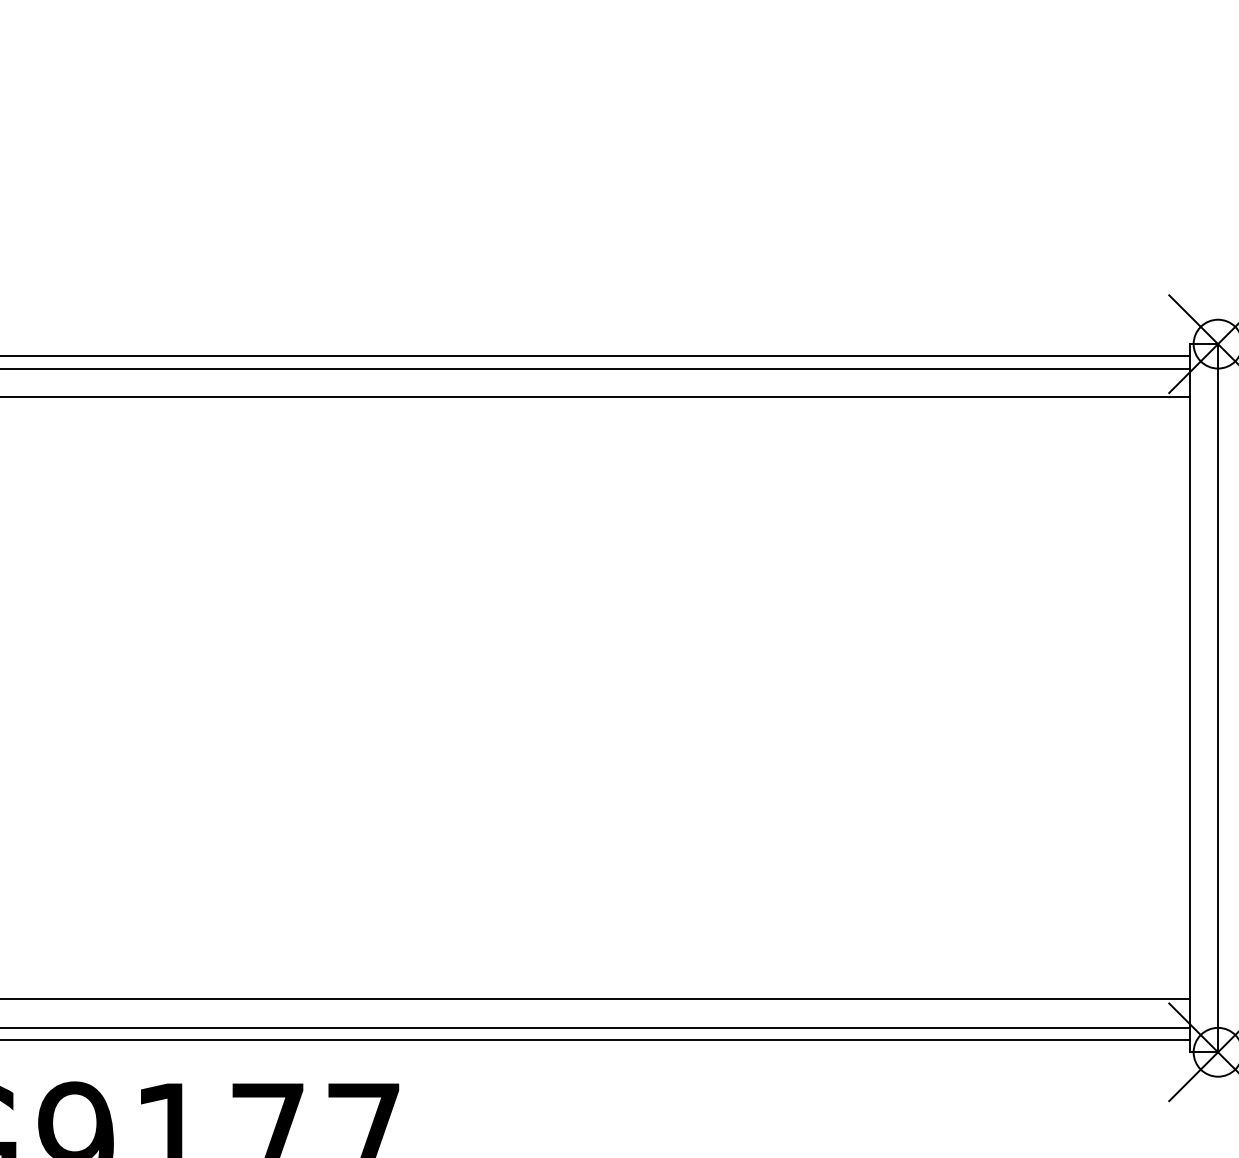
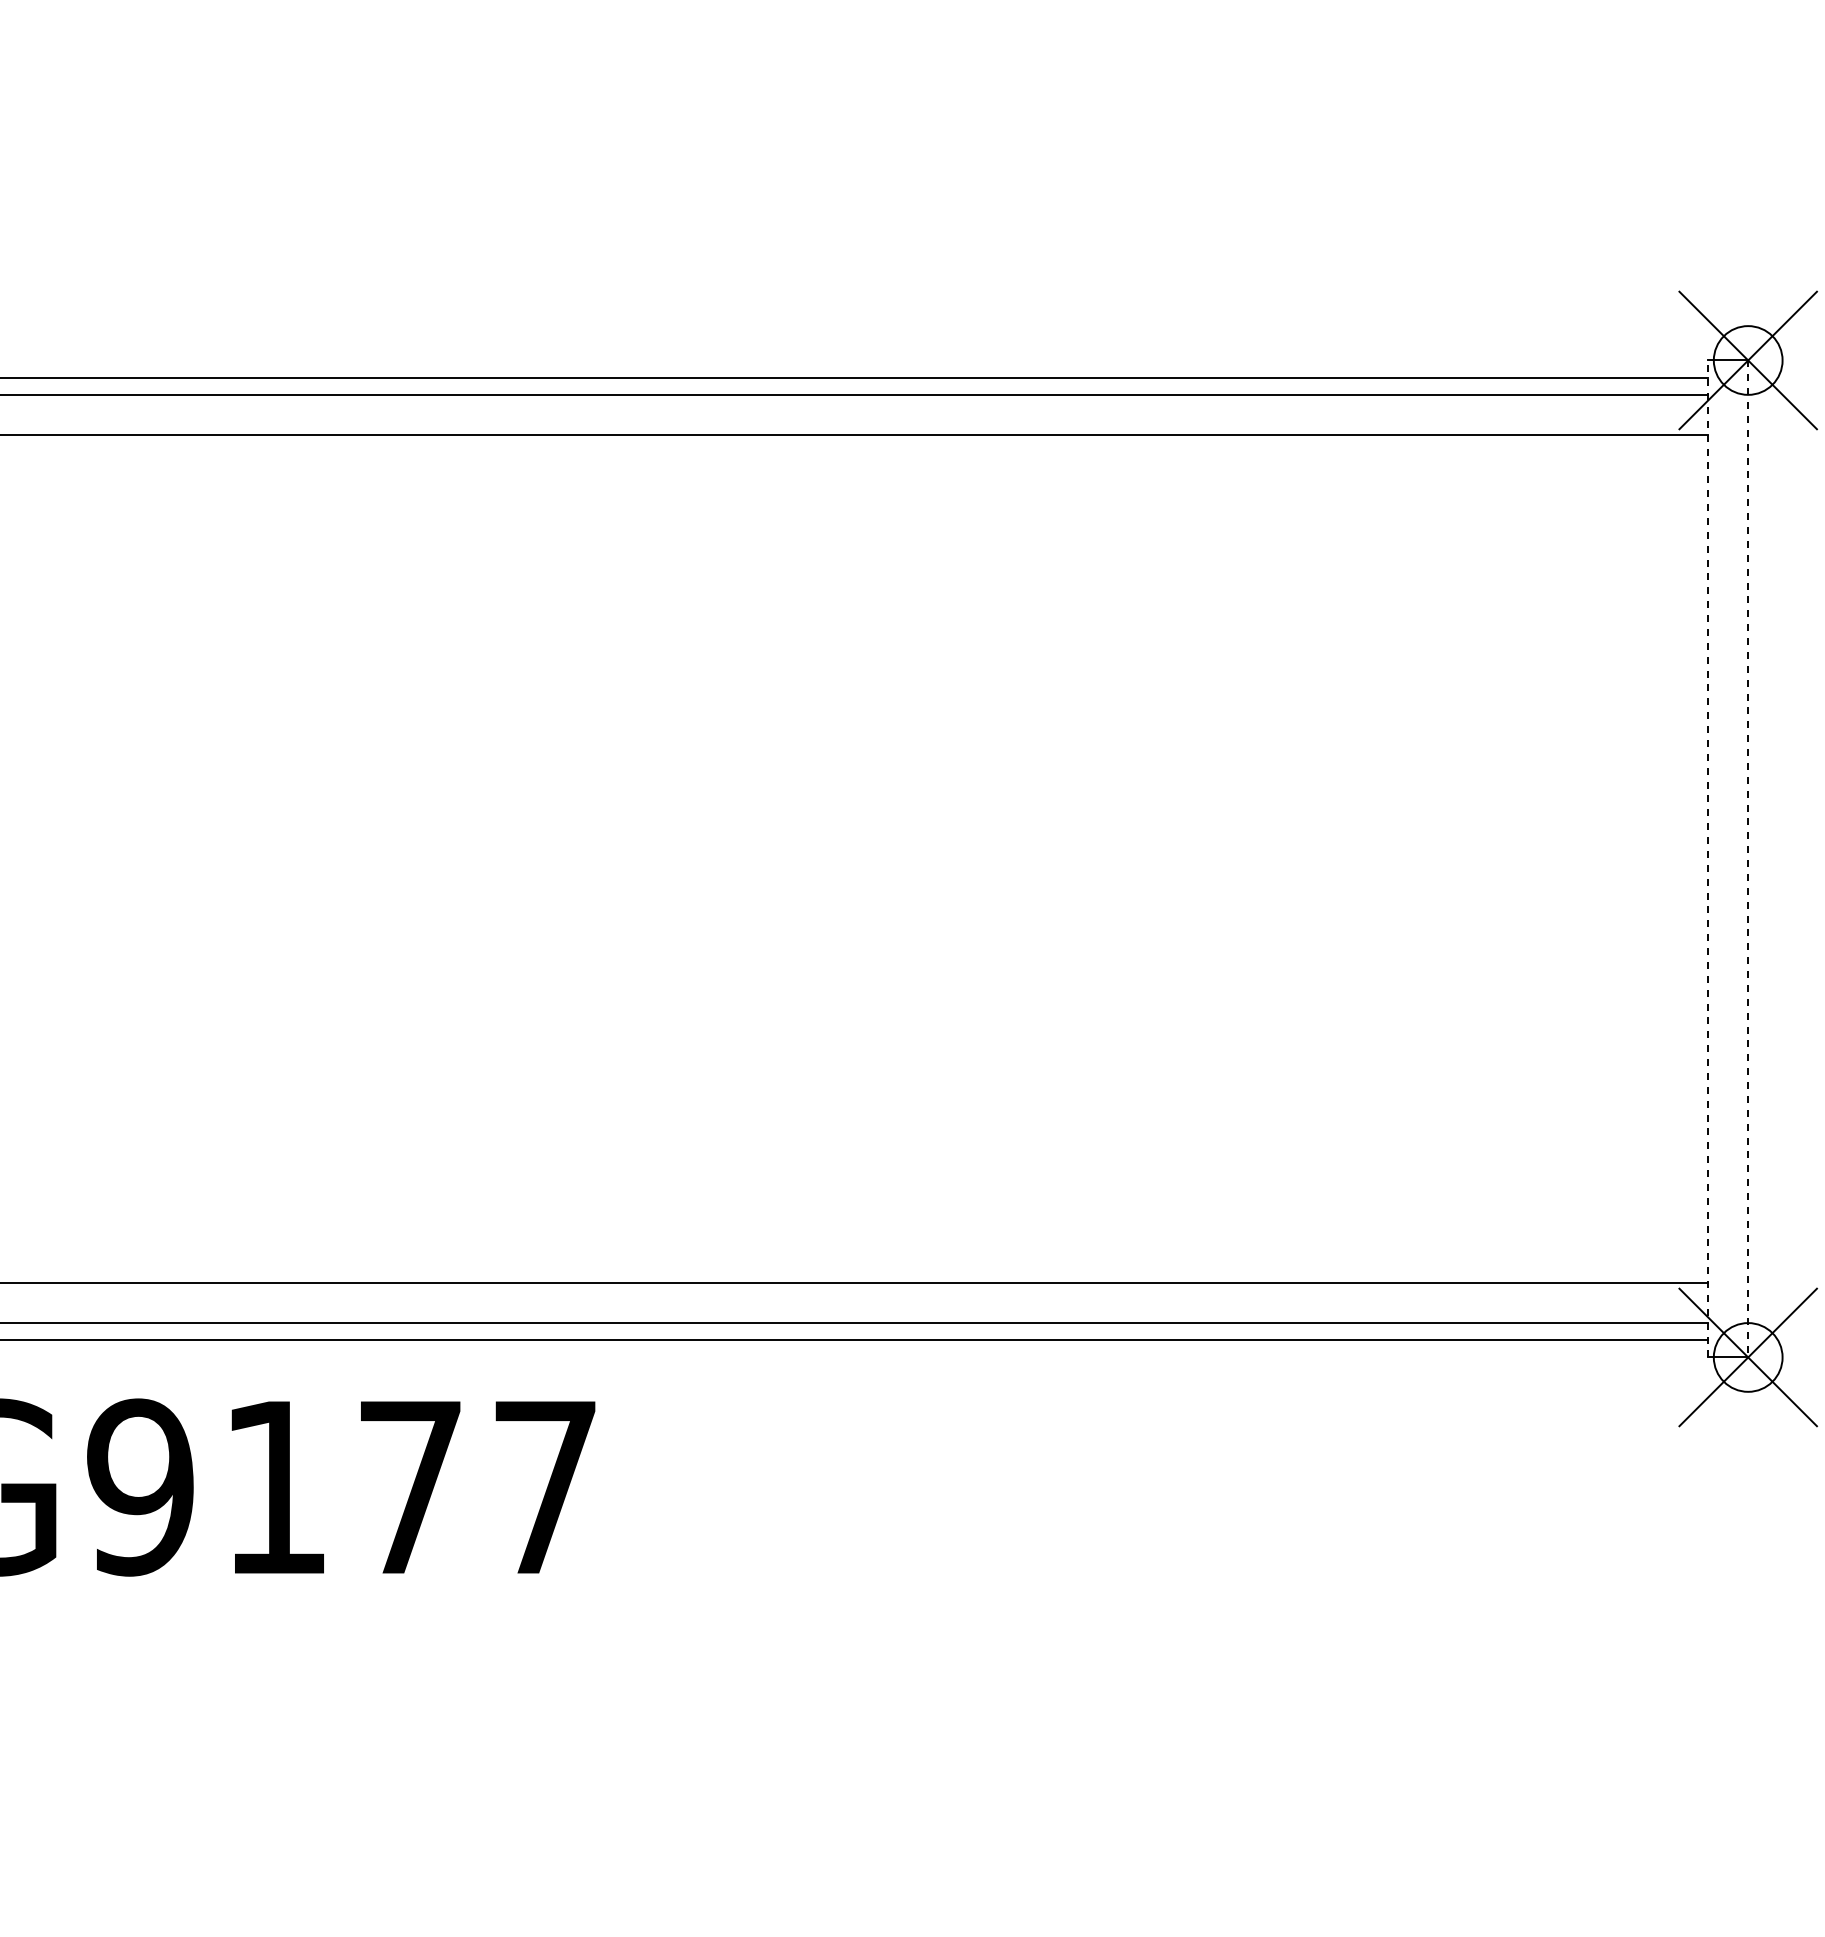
line: (1189, 697) -> (1708, 858), solid -> dashed
line: (1218, 698) -> (1748, 859), solid -> dashed

